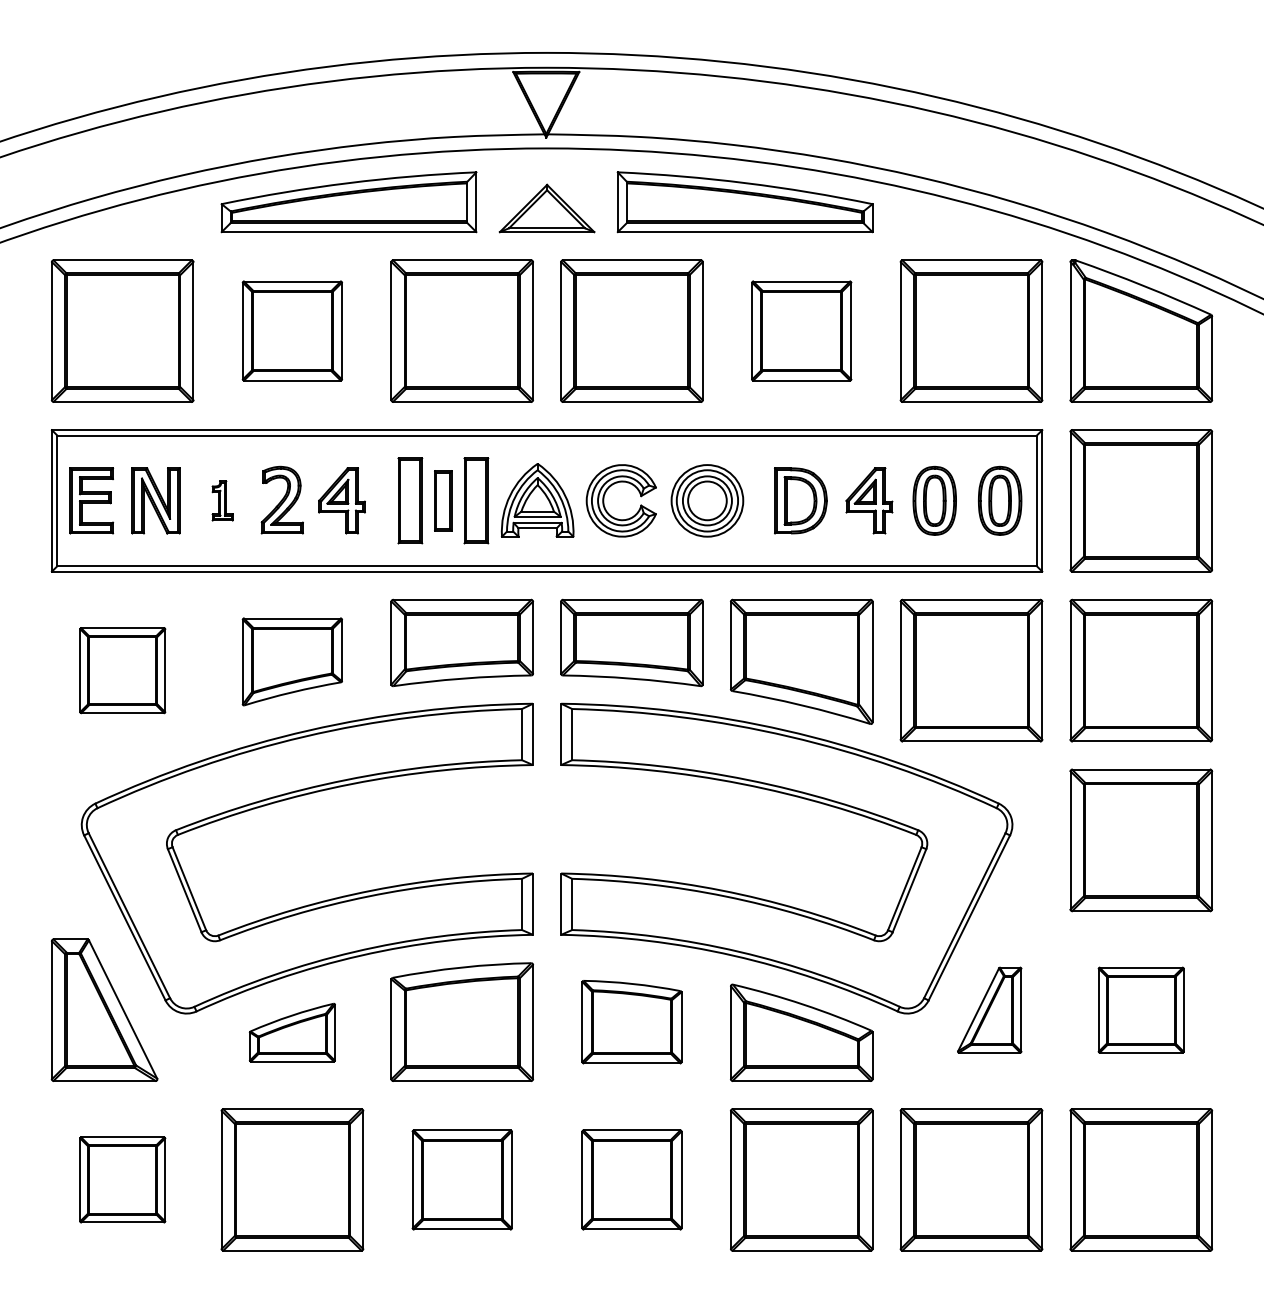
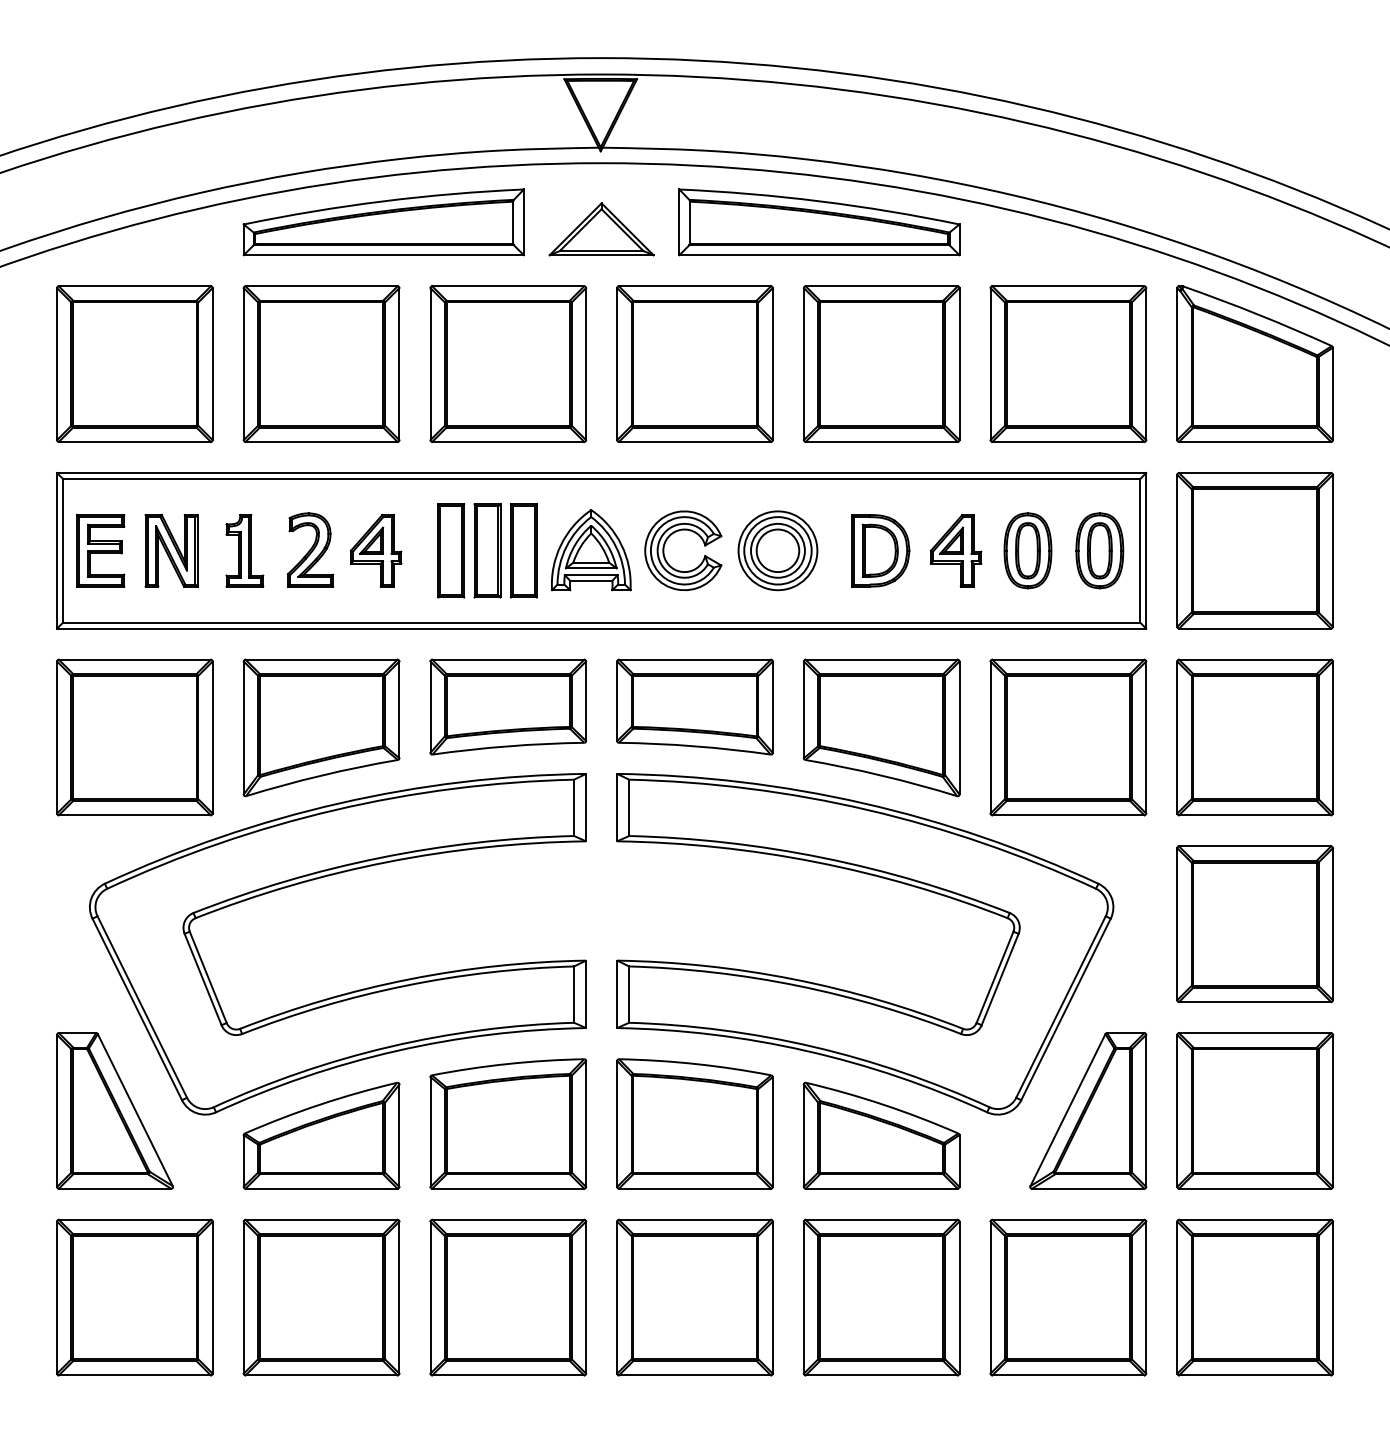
part: (292, 330) -> (321, 363), size x1.43
part: (801, 330) -> (881, 363), size x1.43
part: (222, 500) -> (244, 550), size x1.67
part: (443, 500) -> (487, 550), size x1.43
part: (292, 661) -> (321, 727), size x1.43
part: (122, 670) -> (134, 737), size x1.67
part: (989, 1009) -> (1088, 1110), size x1.67
part: (1140, 1009) -> (1254, 1110), size x1.67
part: (631, 1021) -> (694, 1123), size x1.43
part: (292, 1032) -> (321, 1135), size x1.67
part: (122, 1179) -> (134, 1297), size x1.67
part: (462, 1179) -> (508, 1297), size x1.43
part: (631, 1179) -> (694, 1297), size x1.43

